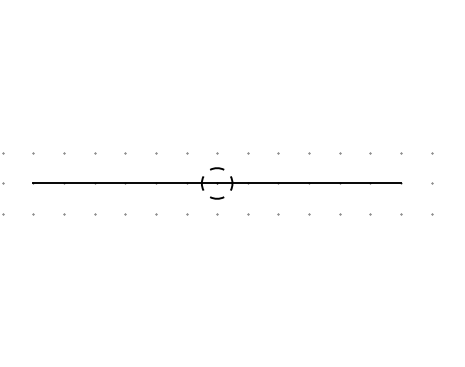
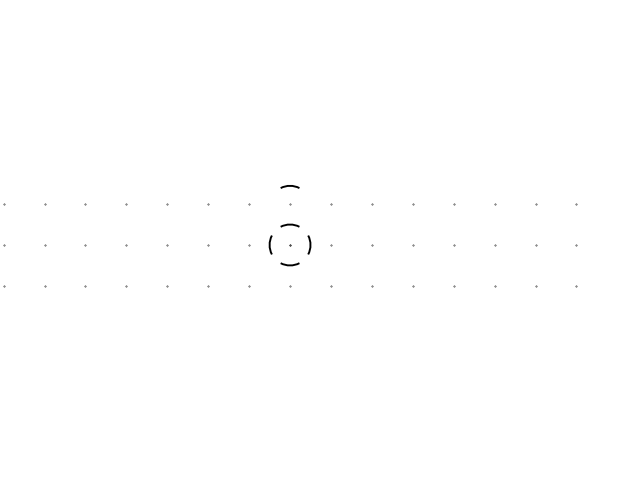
arc: (217, 139) -> (290, 186), added
line: (217, 183) -> (290, 245), removed

